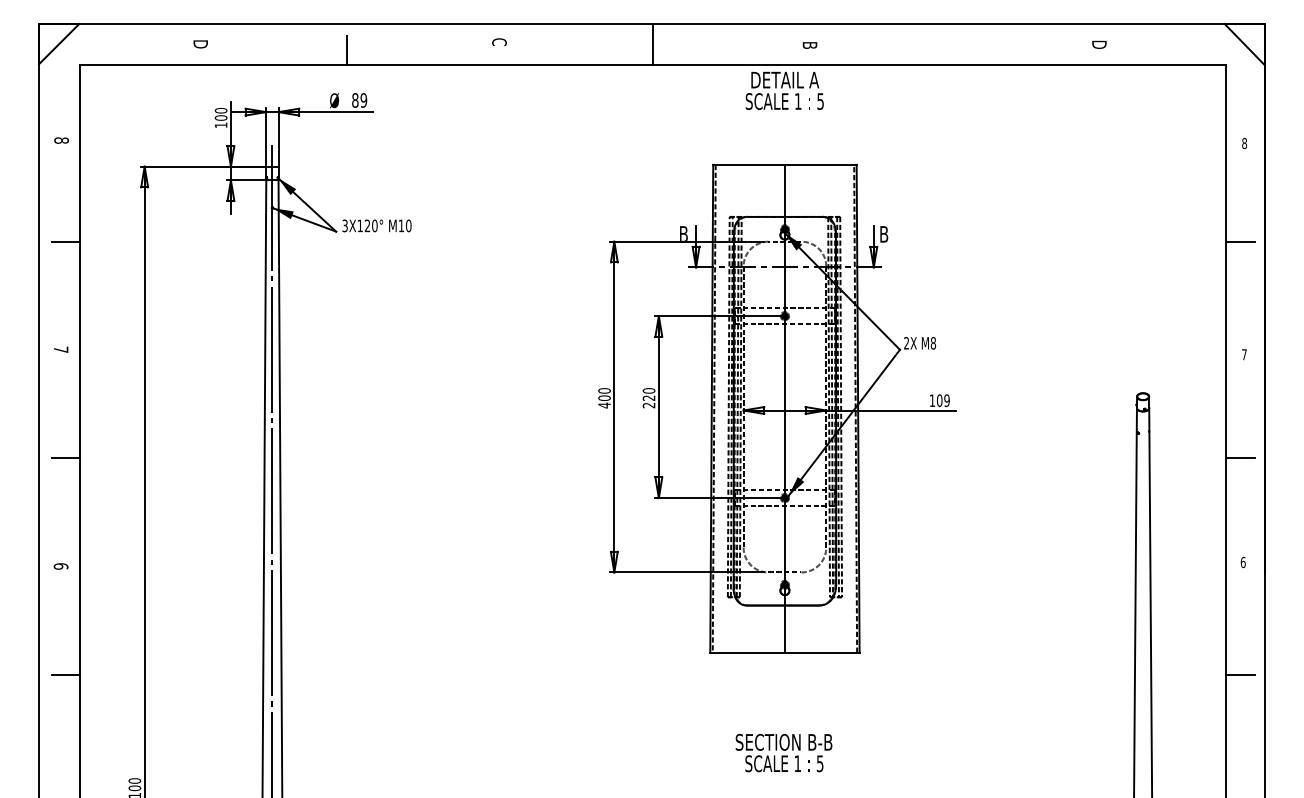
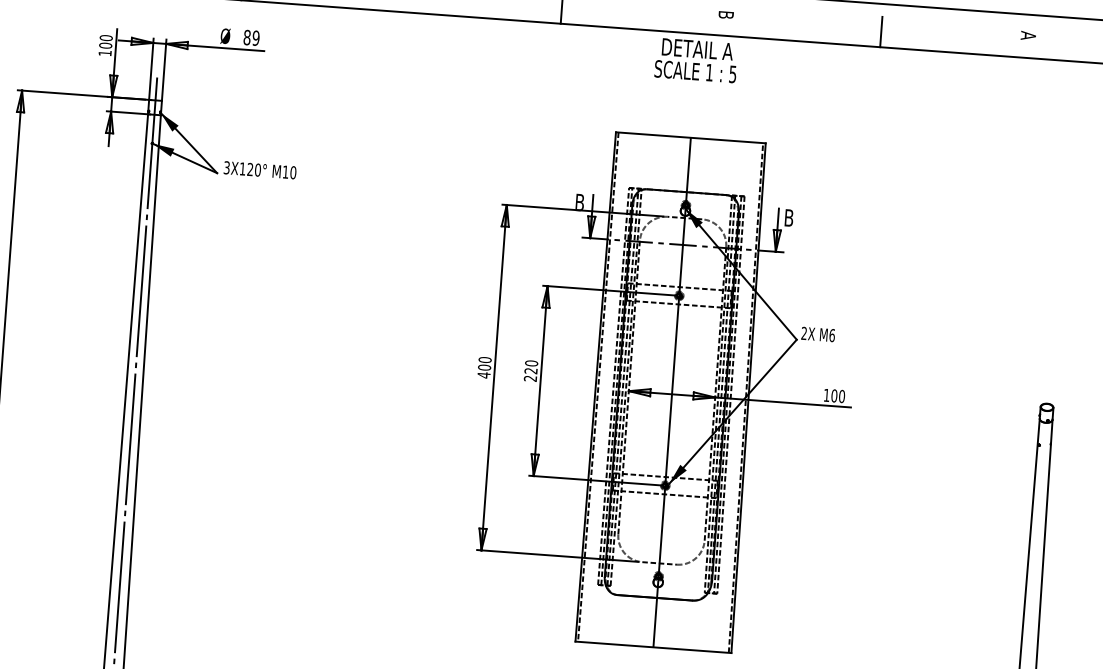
text: (1099, 43) -> (1028, 35), D -> A
line: (958, 50) -> (880, 31), added
text: (933, 343) -> (832, 335), M8 -> M6
text: (946, 400) -> (841, 396), 109 -> 100

